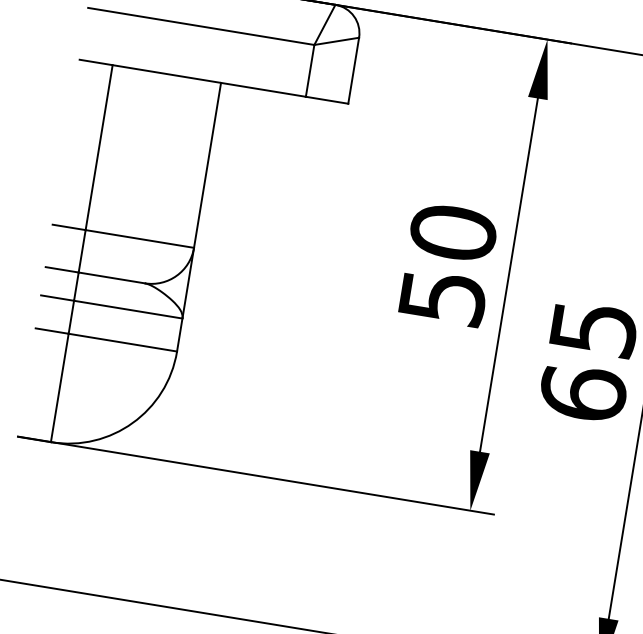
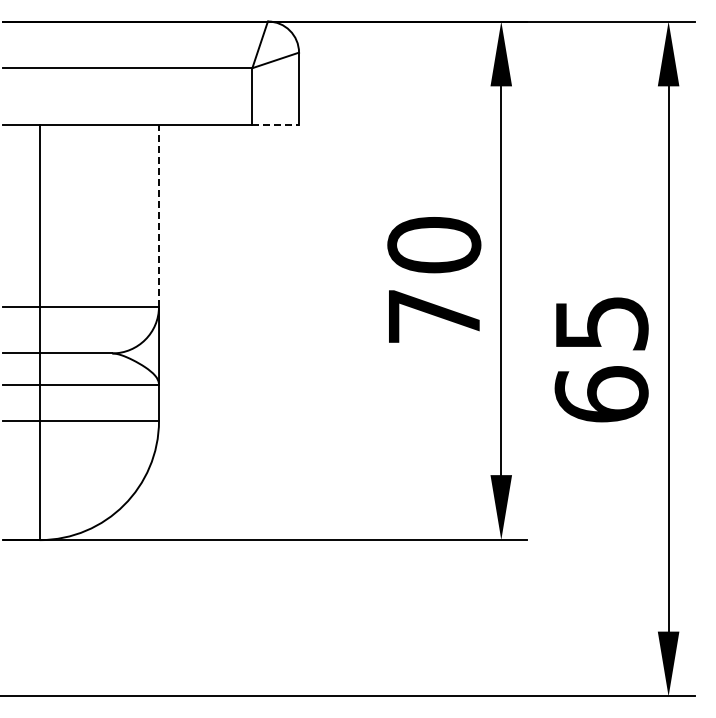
line: (327, 100) -> (276, 125), solid -> dashed
line: (207, 165) -> (159, 216), solid -> dashed
text: (443, 297) -> (435, 316), 50 -> 70

